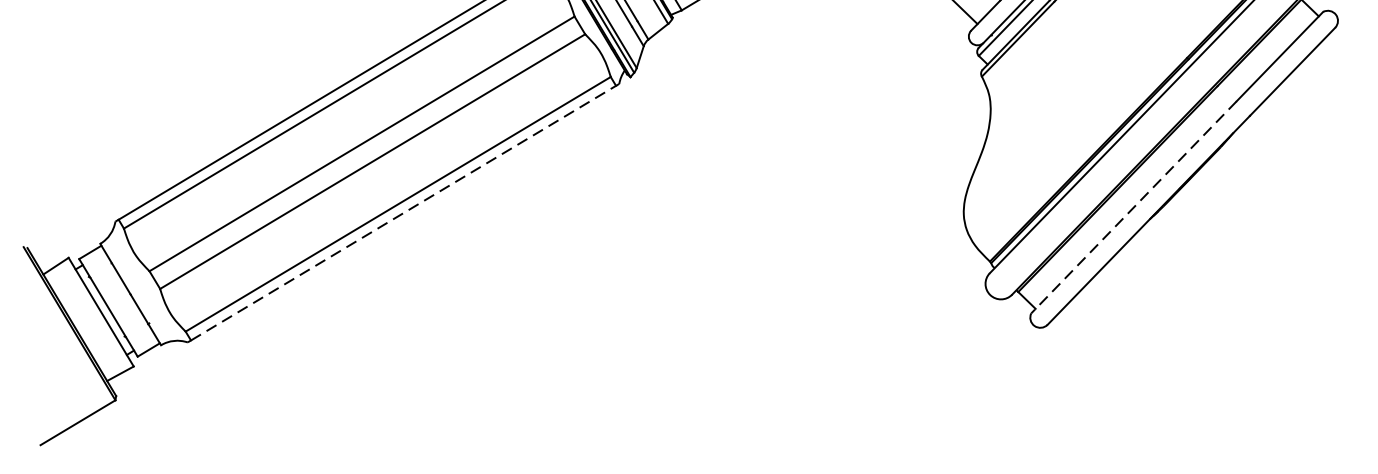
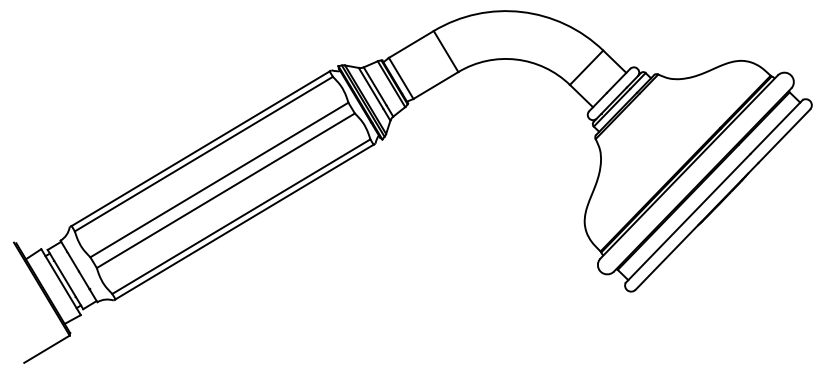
line: (1134, 207) -> (688, 218), dashed -> solid
line: (405, 212) -> (245, 221), dashed -> solid

